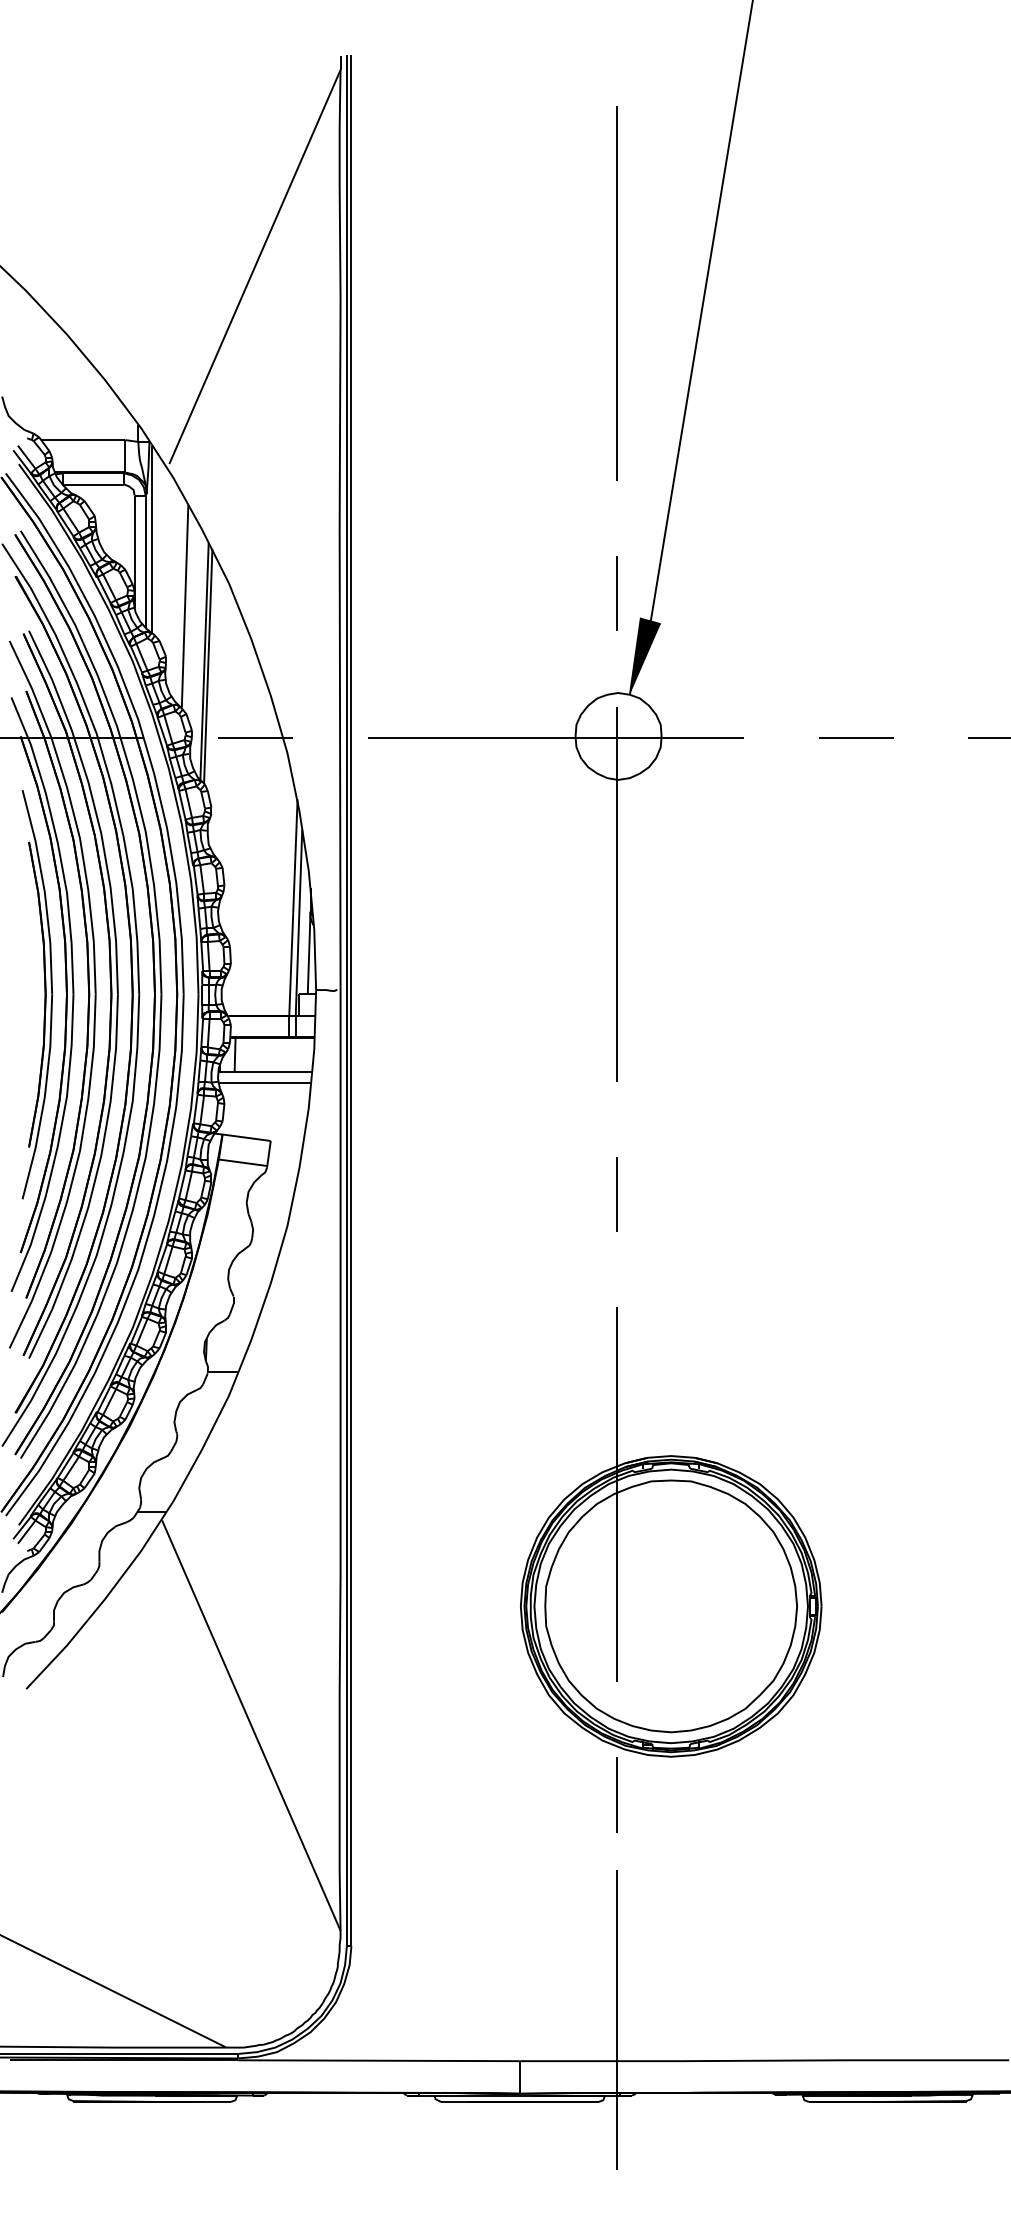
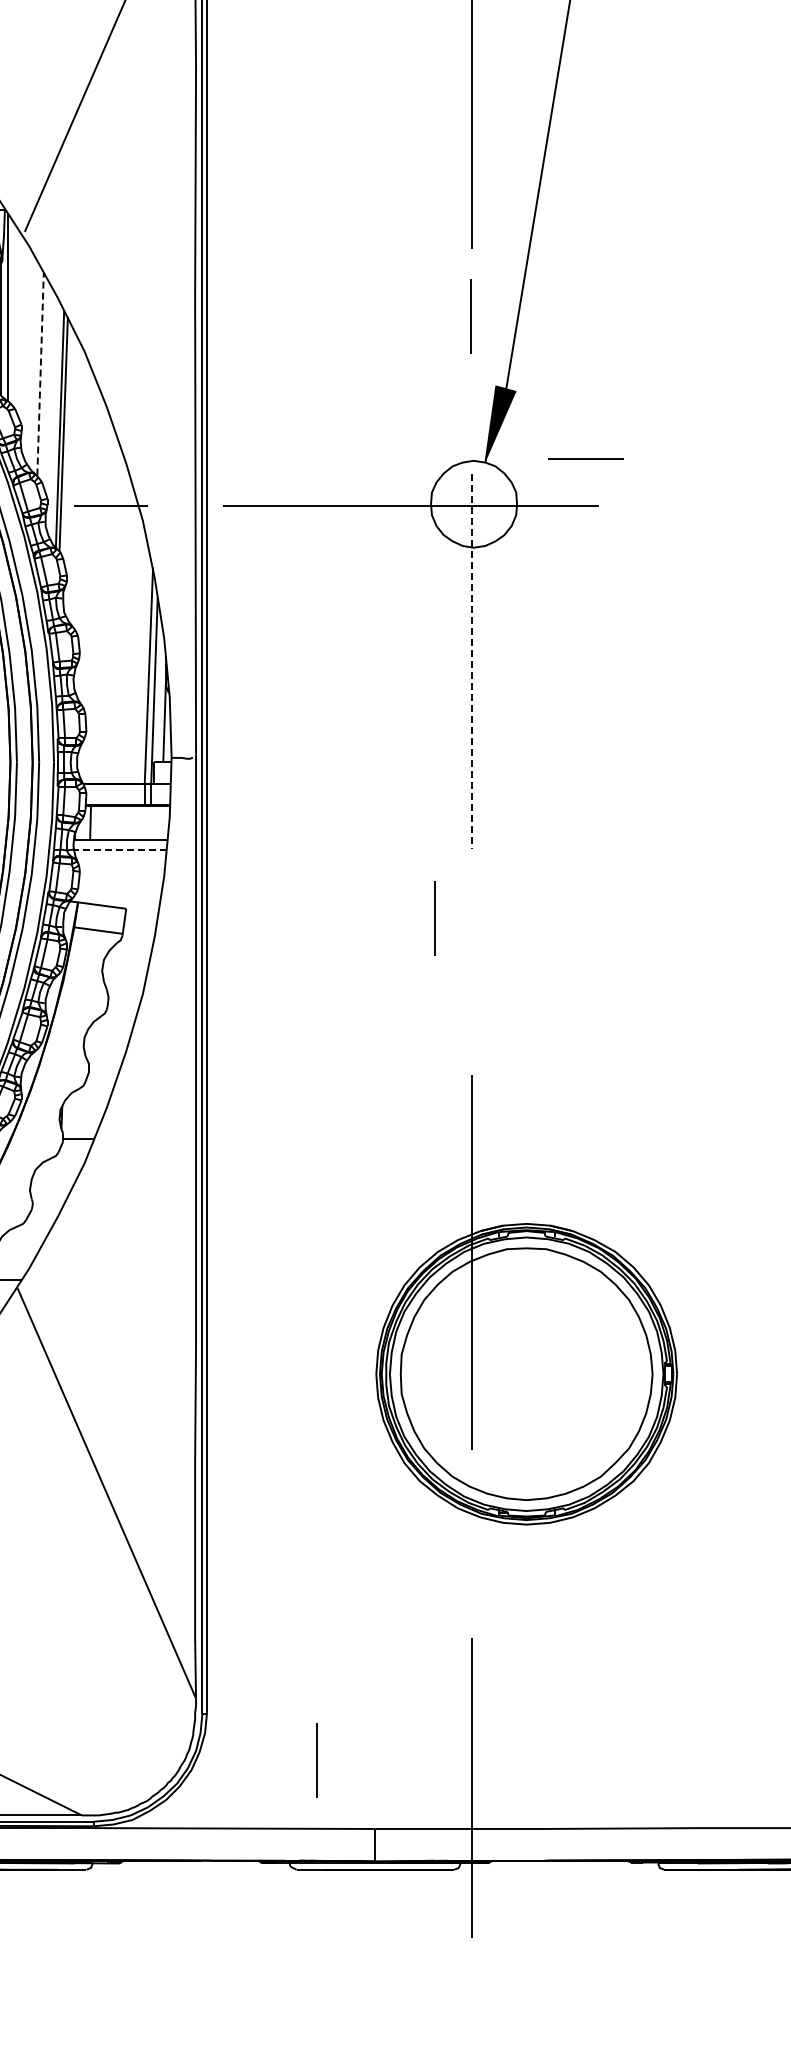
line: (616, 593) -> (470, 316), moved
line: (185, 605) -> (40, 373), solid -> dashed
line: (856, 737) -> (585, 458), moved
line: (616, 894) -> (471, 662), solid -> dashed
line: (264, 1082) -> (119, 850), solid -> dashed
line: (616, 1194) -> (434, 918), moved
line: (616, 1794) -> (316, 1760), moved

